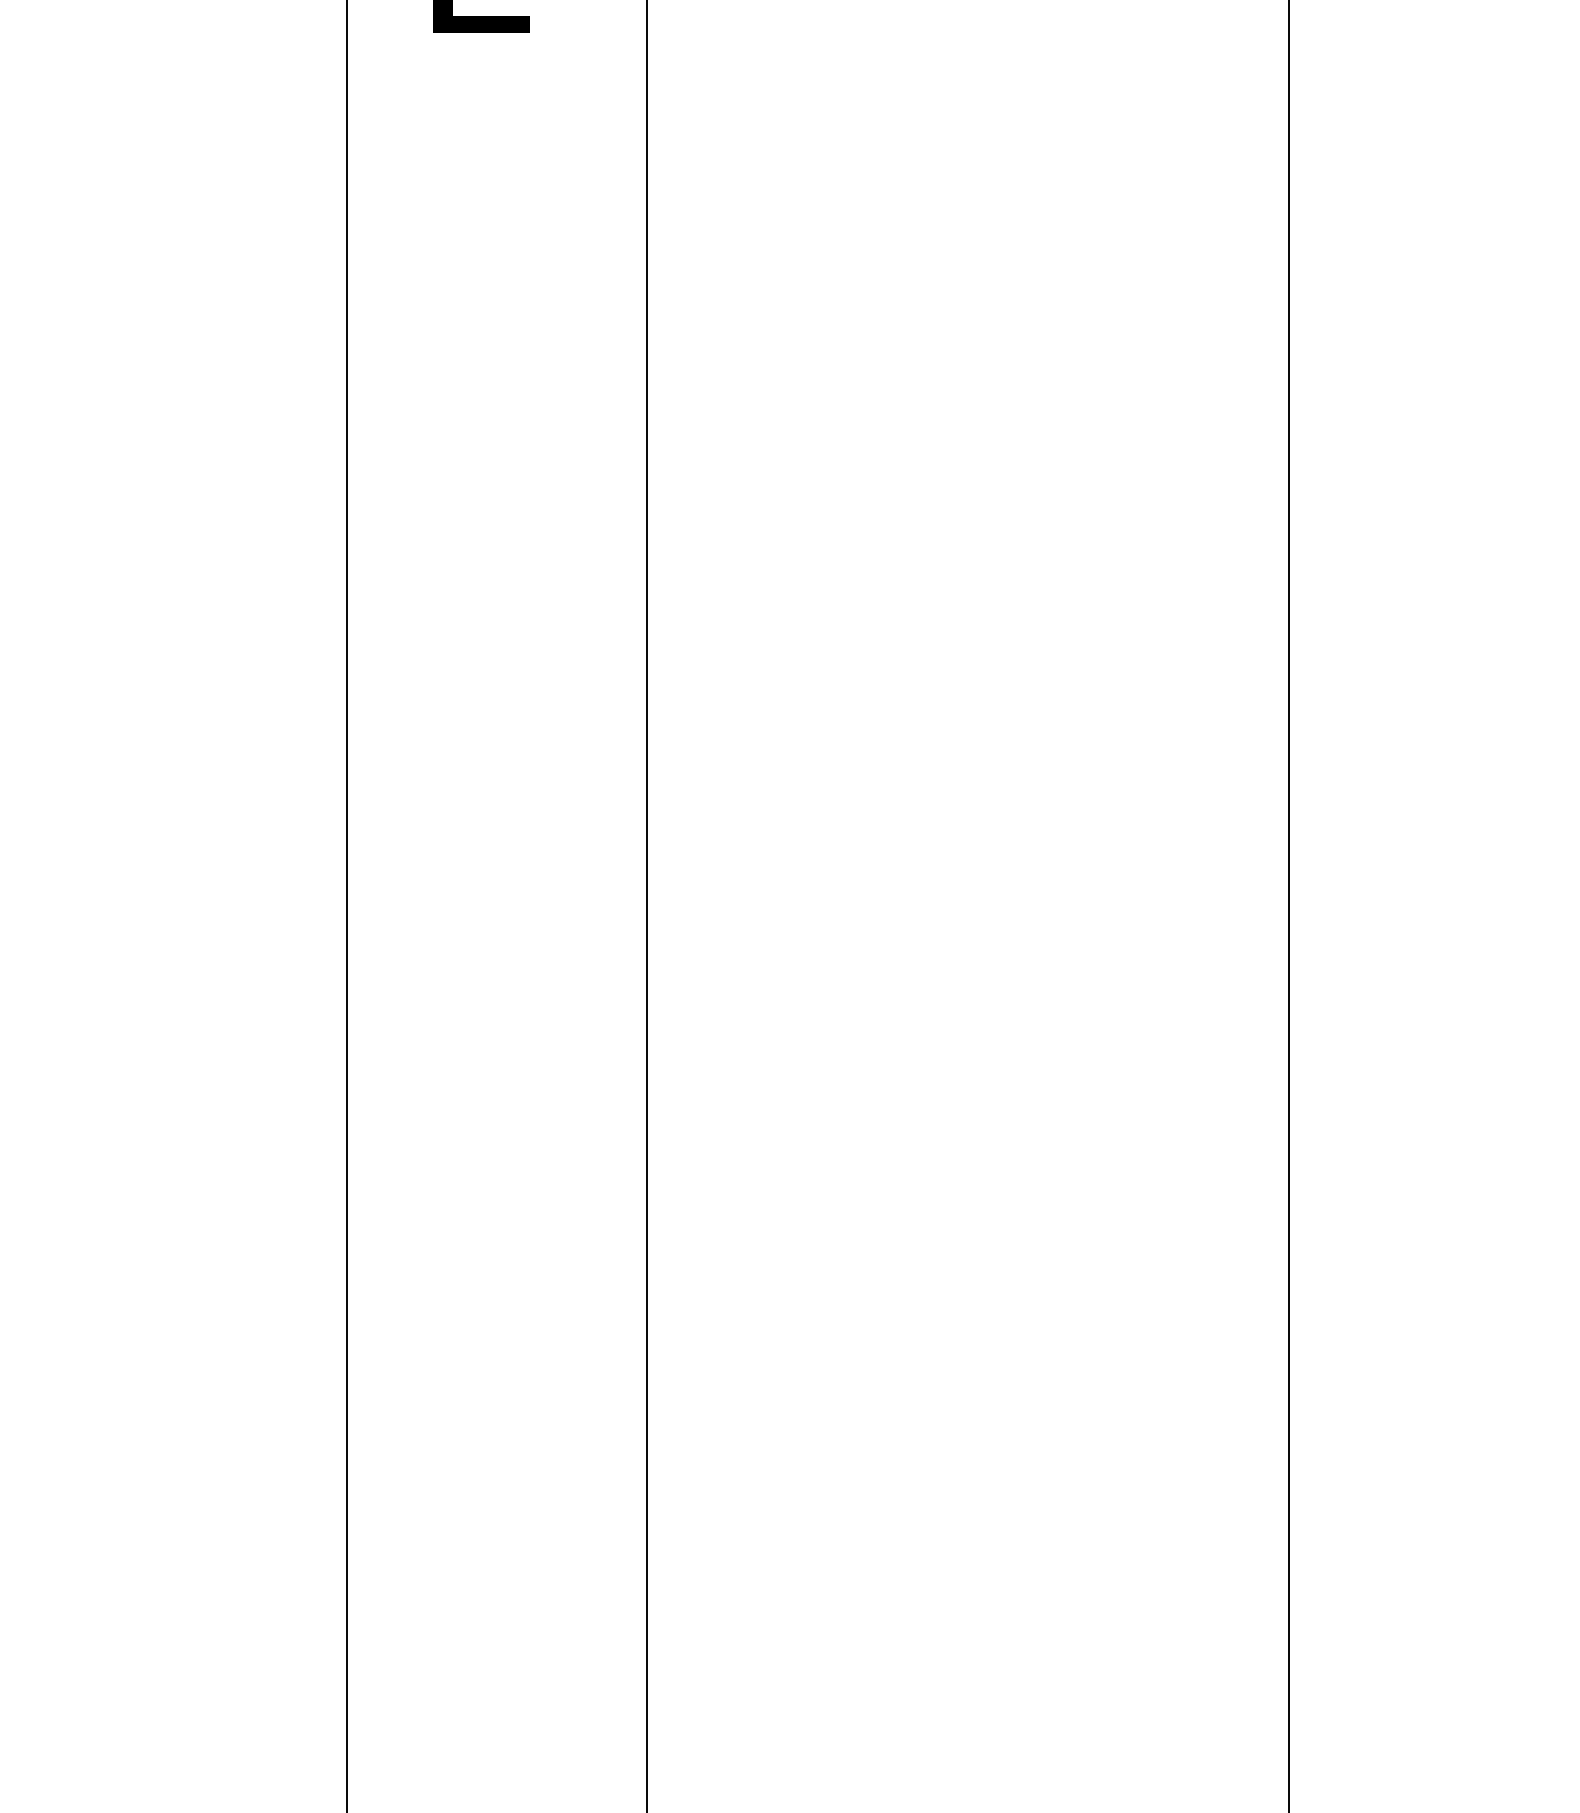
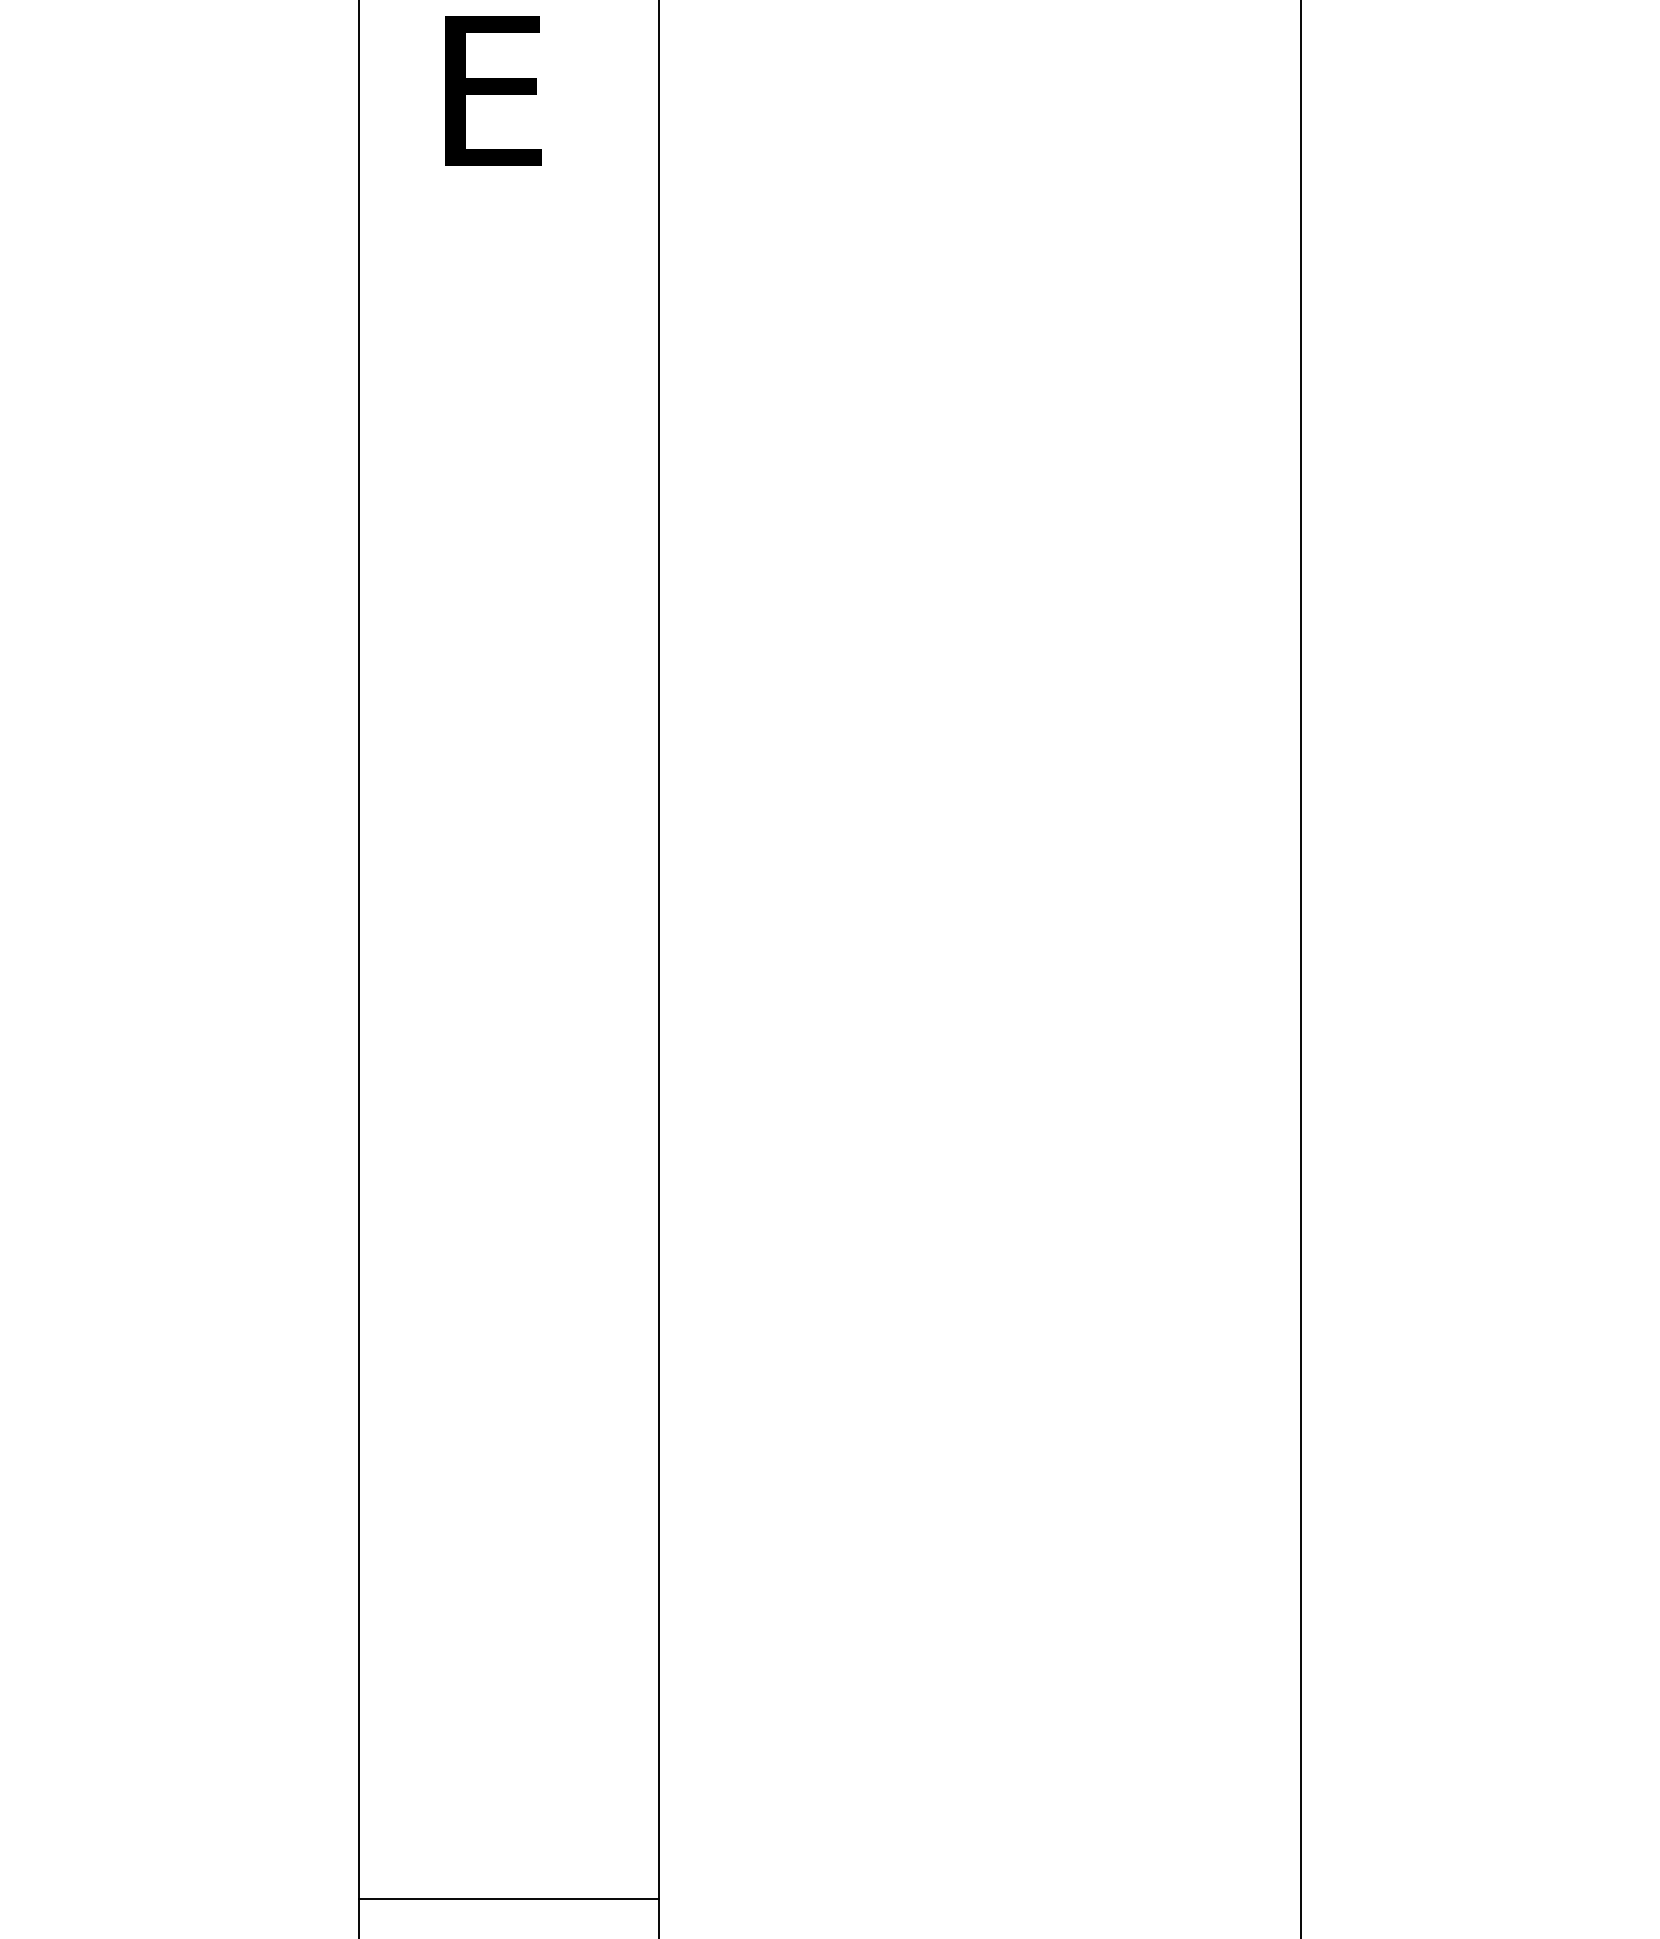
line: (497, 1766) -> (509, 1898), added

